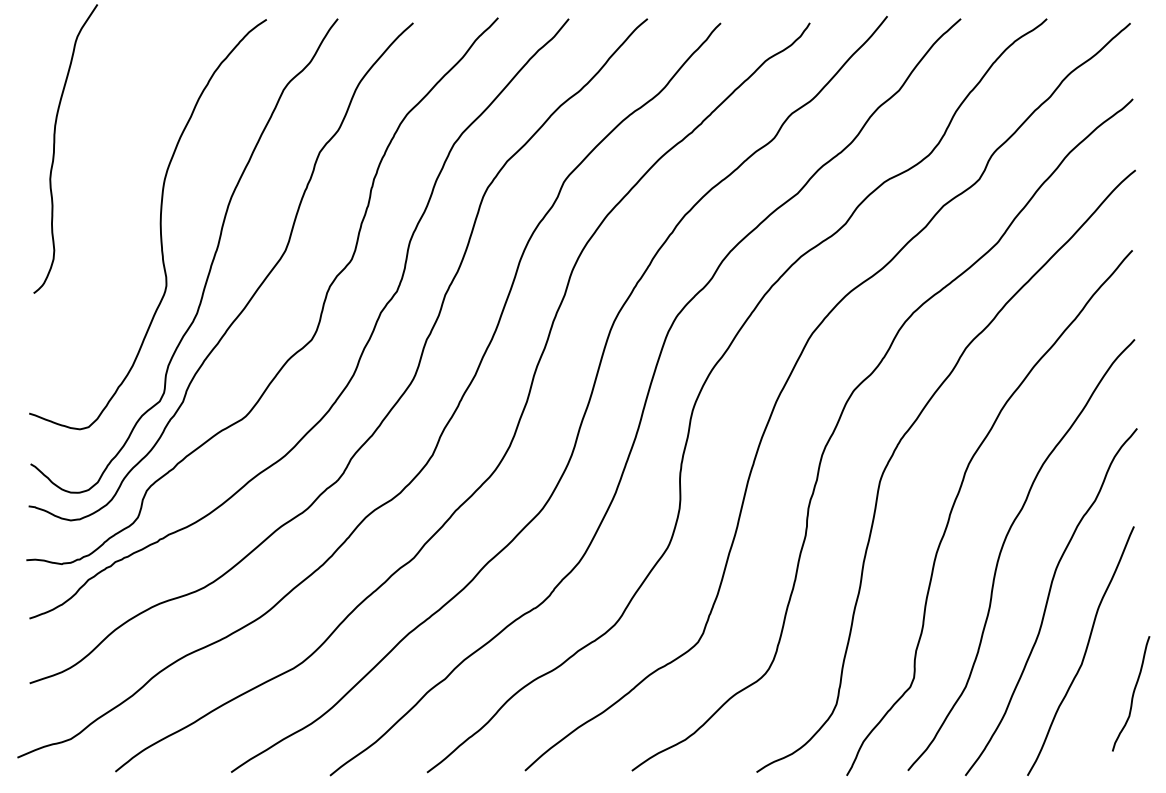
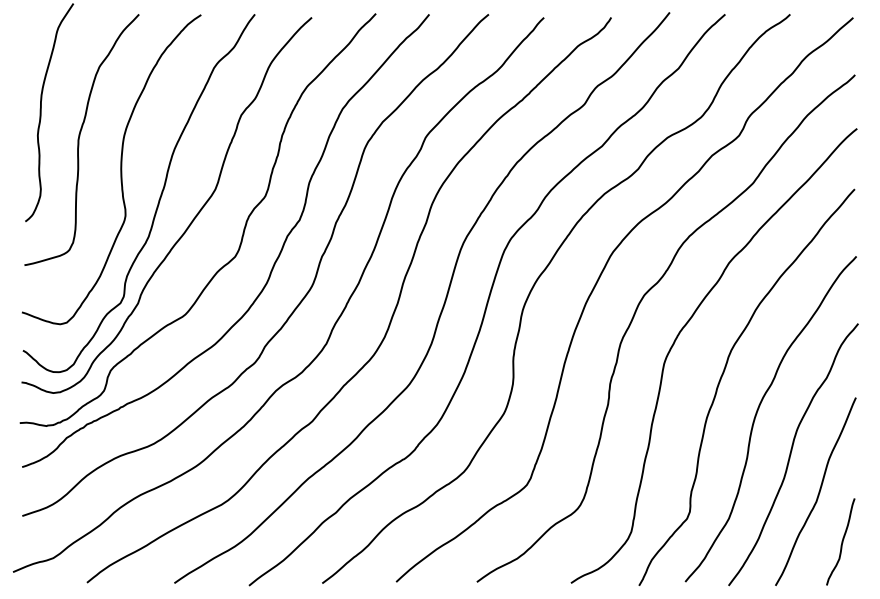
curve: (105, 184) -> (79, 139), added
curve: (1132, 693) -> (841, 541), moved

